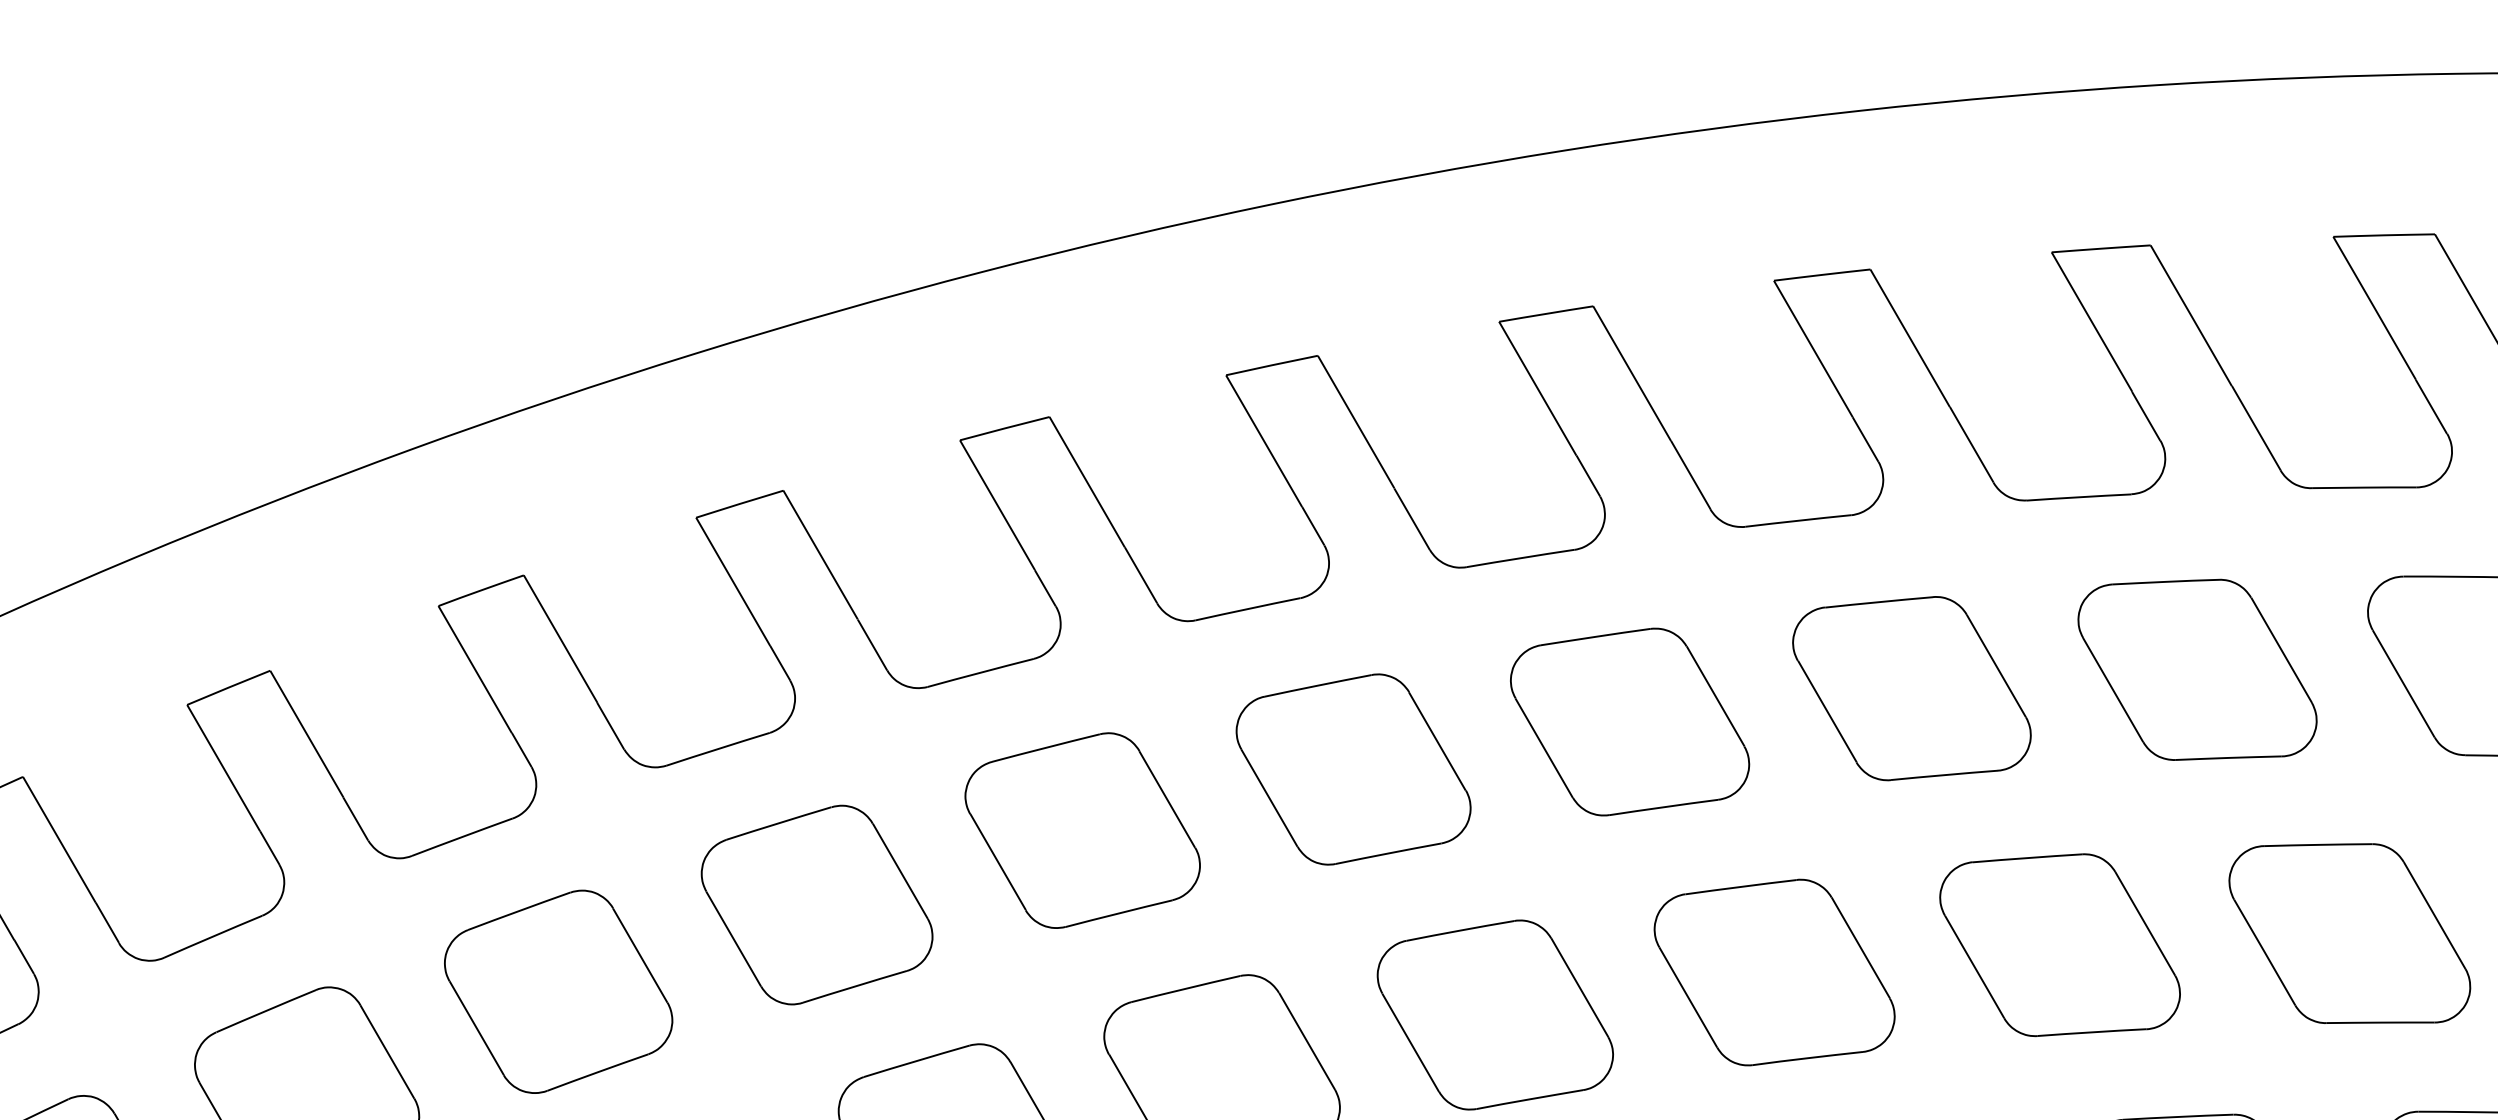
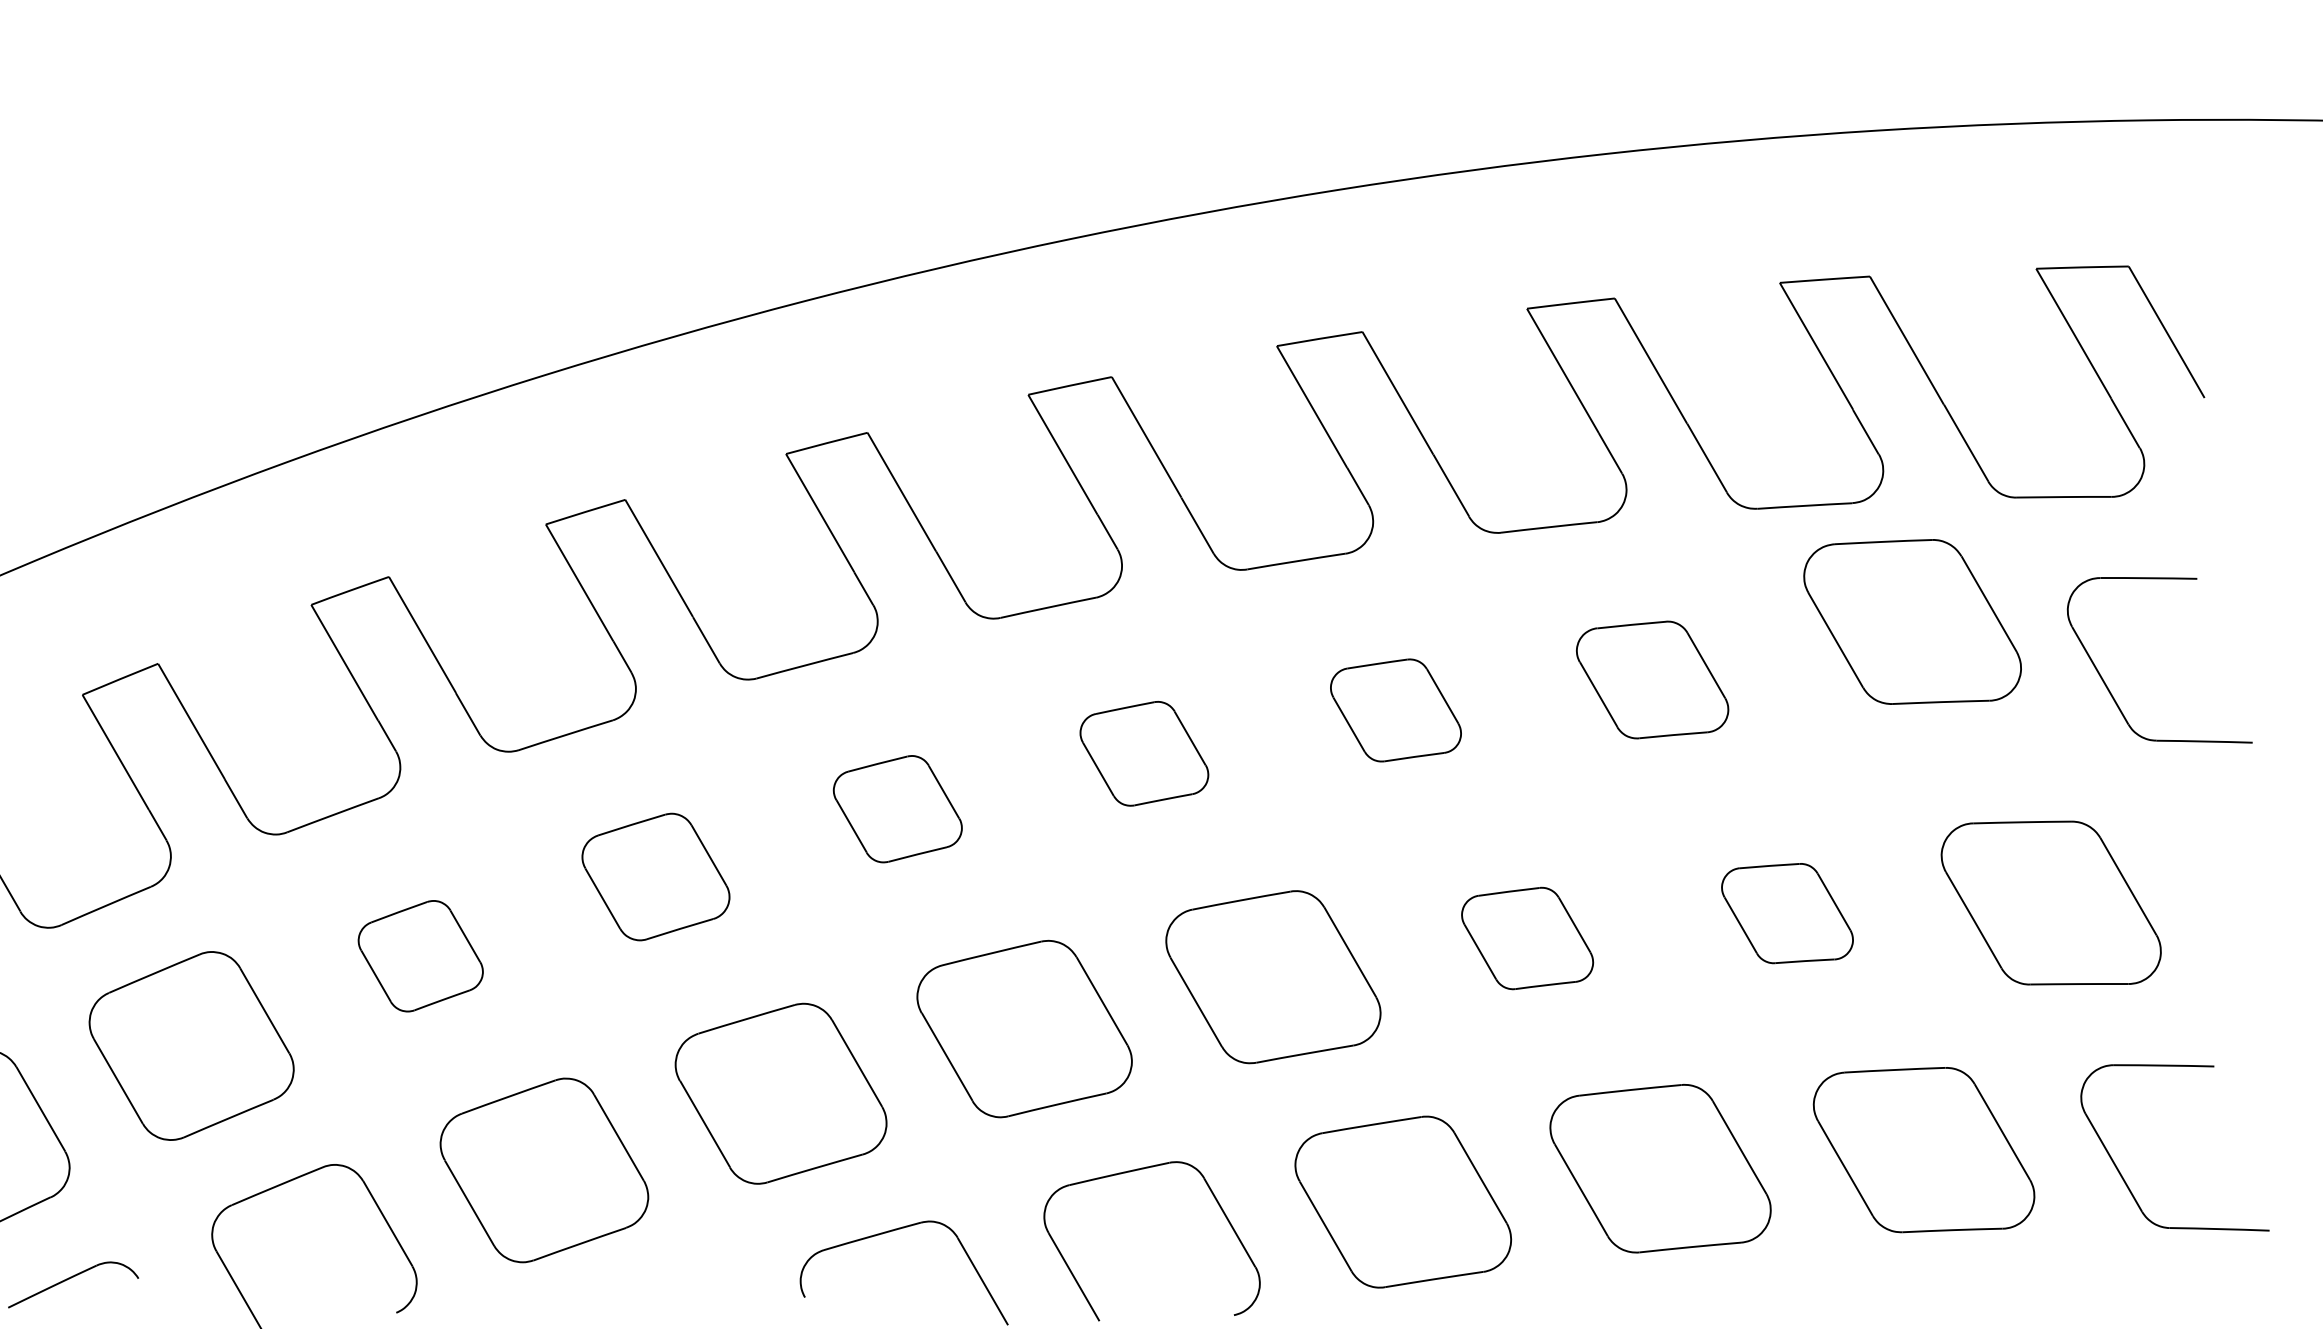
part: (2197, 669) -> (1912, 621), moved
part: (1911, 688) -> (1652, 679), size x0.7
part: (1629, 722) -> (1395, 710), size x0.6
part: (1353, 769) -> (1144, 753), size x0.6
part: (1082, 829) -> (897, 808), size x0.6
part: (816, 904) -> (655, 876), size x0.7
part: (2060, 945) -> (1787, 913), size x0.6
part: (1774, 972) -> (1527, 938), size x0.6
part: (558, 992) -> (420, 956), size x0.6

